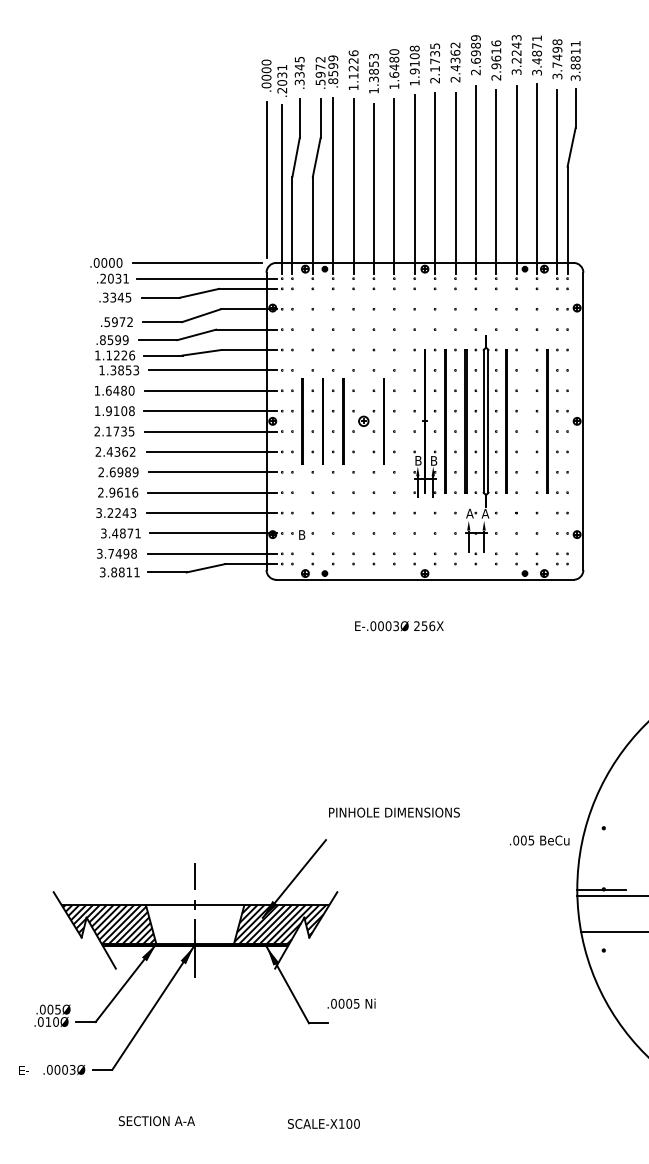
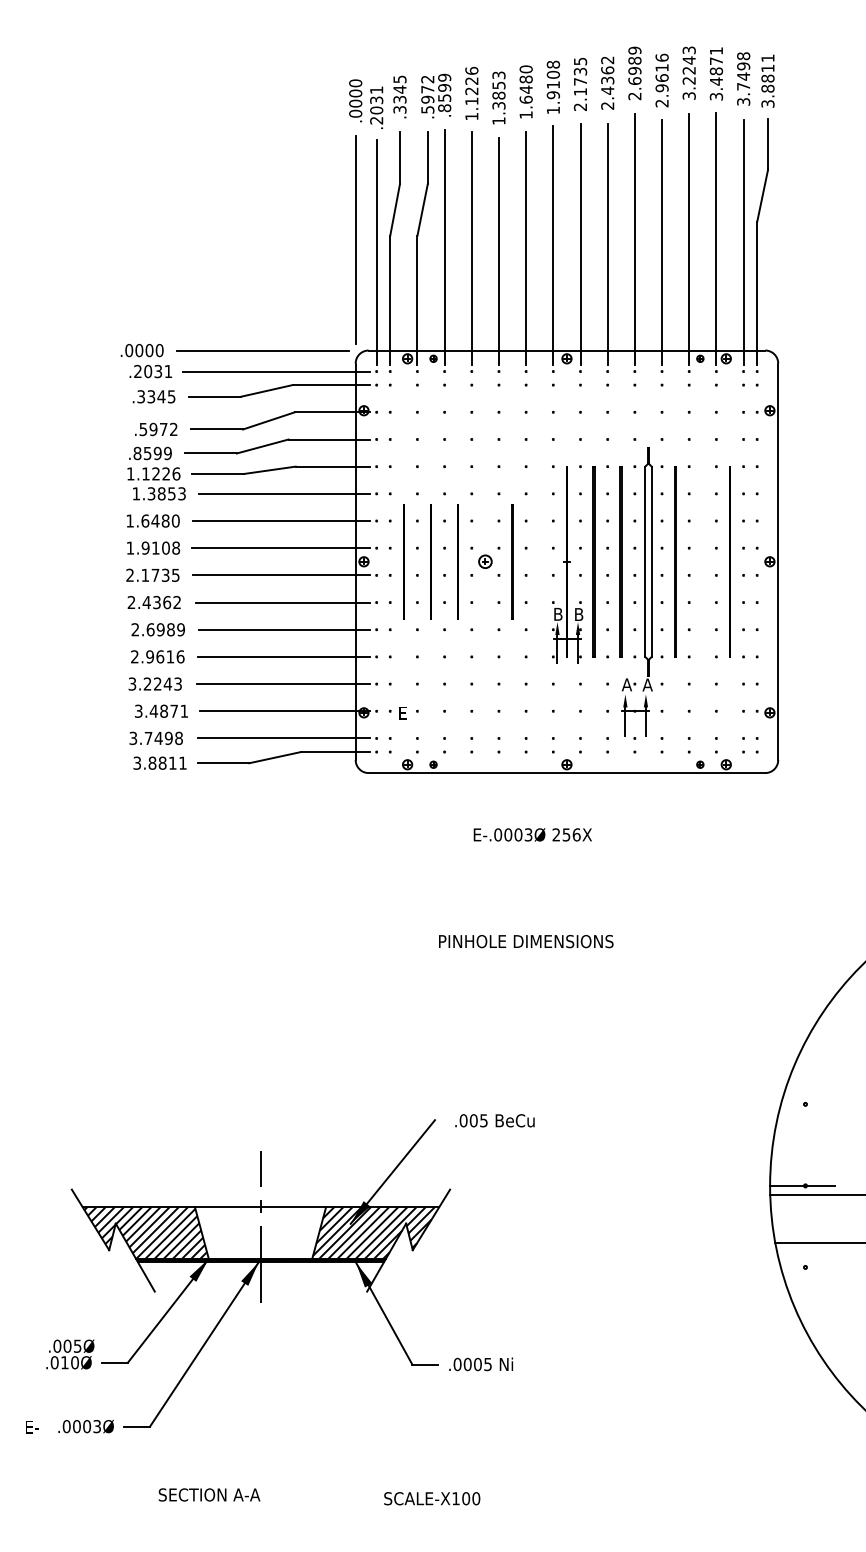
text: (302, 534) -> (403, 712), B -> E
text: (394, 812) -> (526, 941), moved
text: (539, 840) -> (494, 1120), moved
text: (351, 1003) -> (480, 1364), moved

